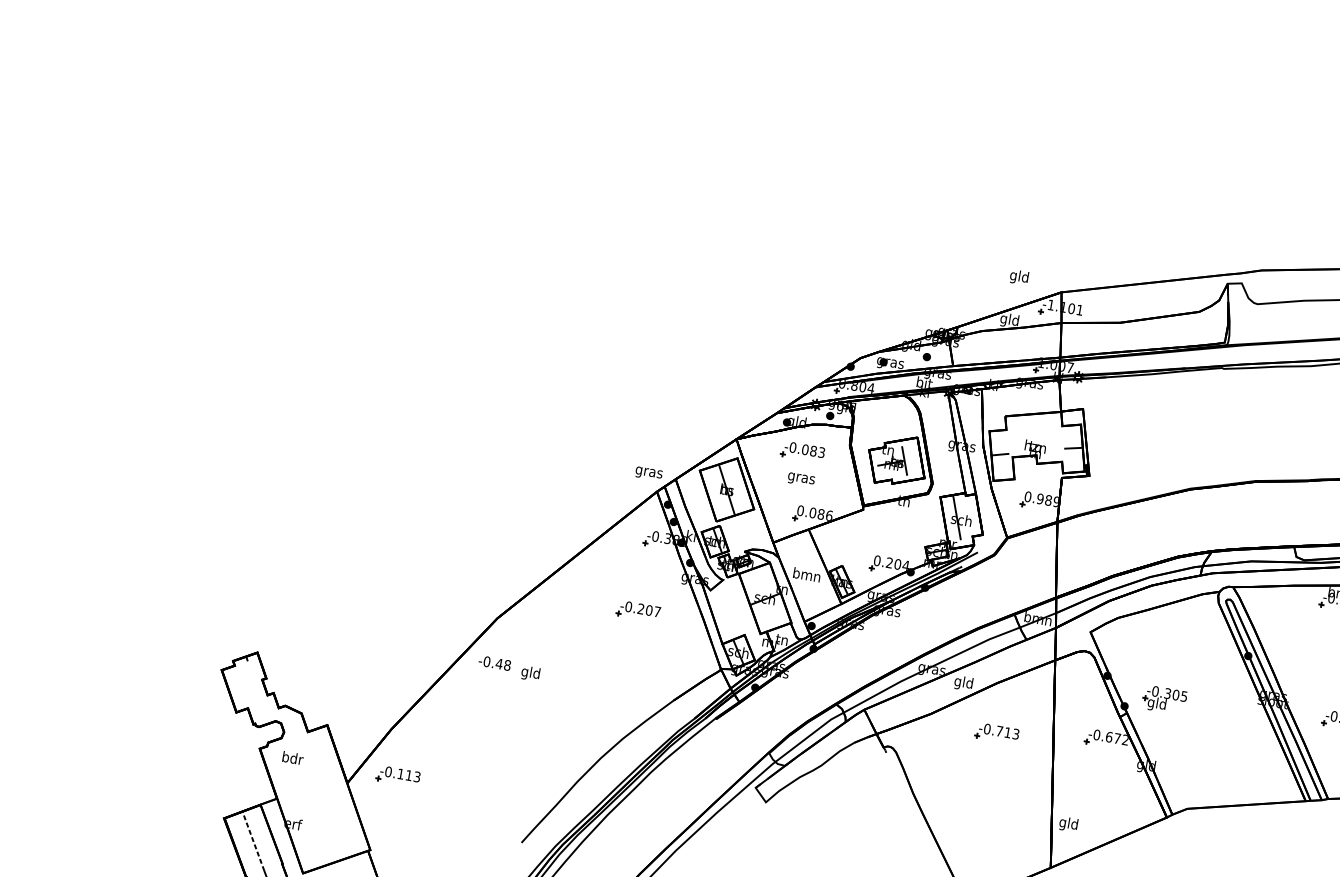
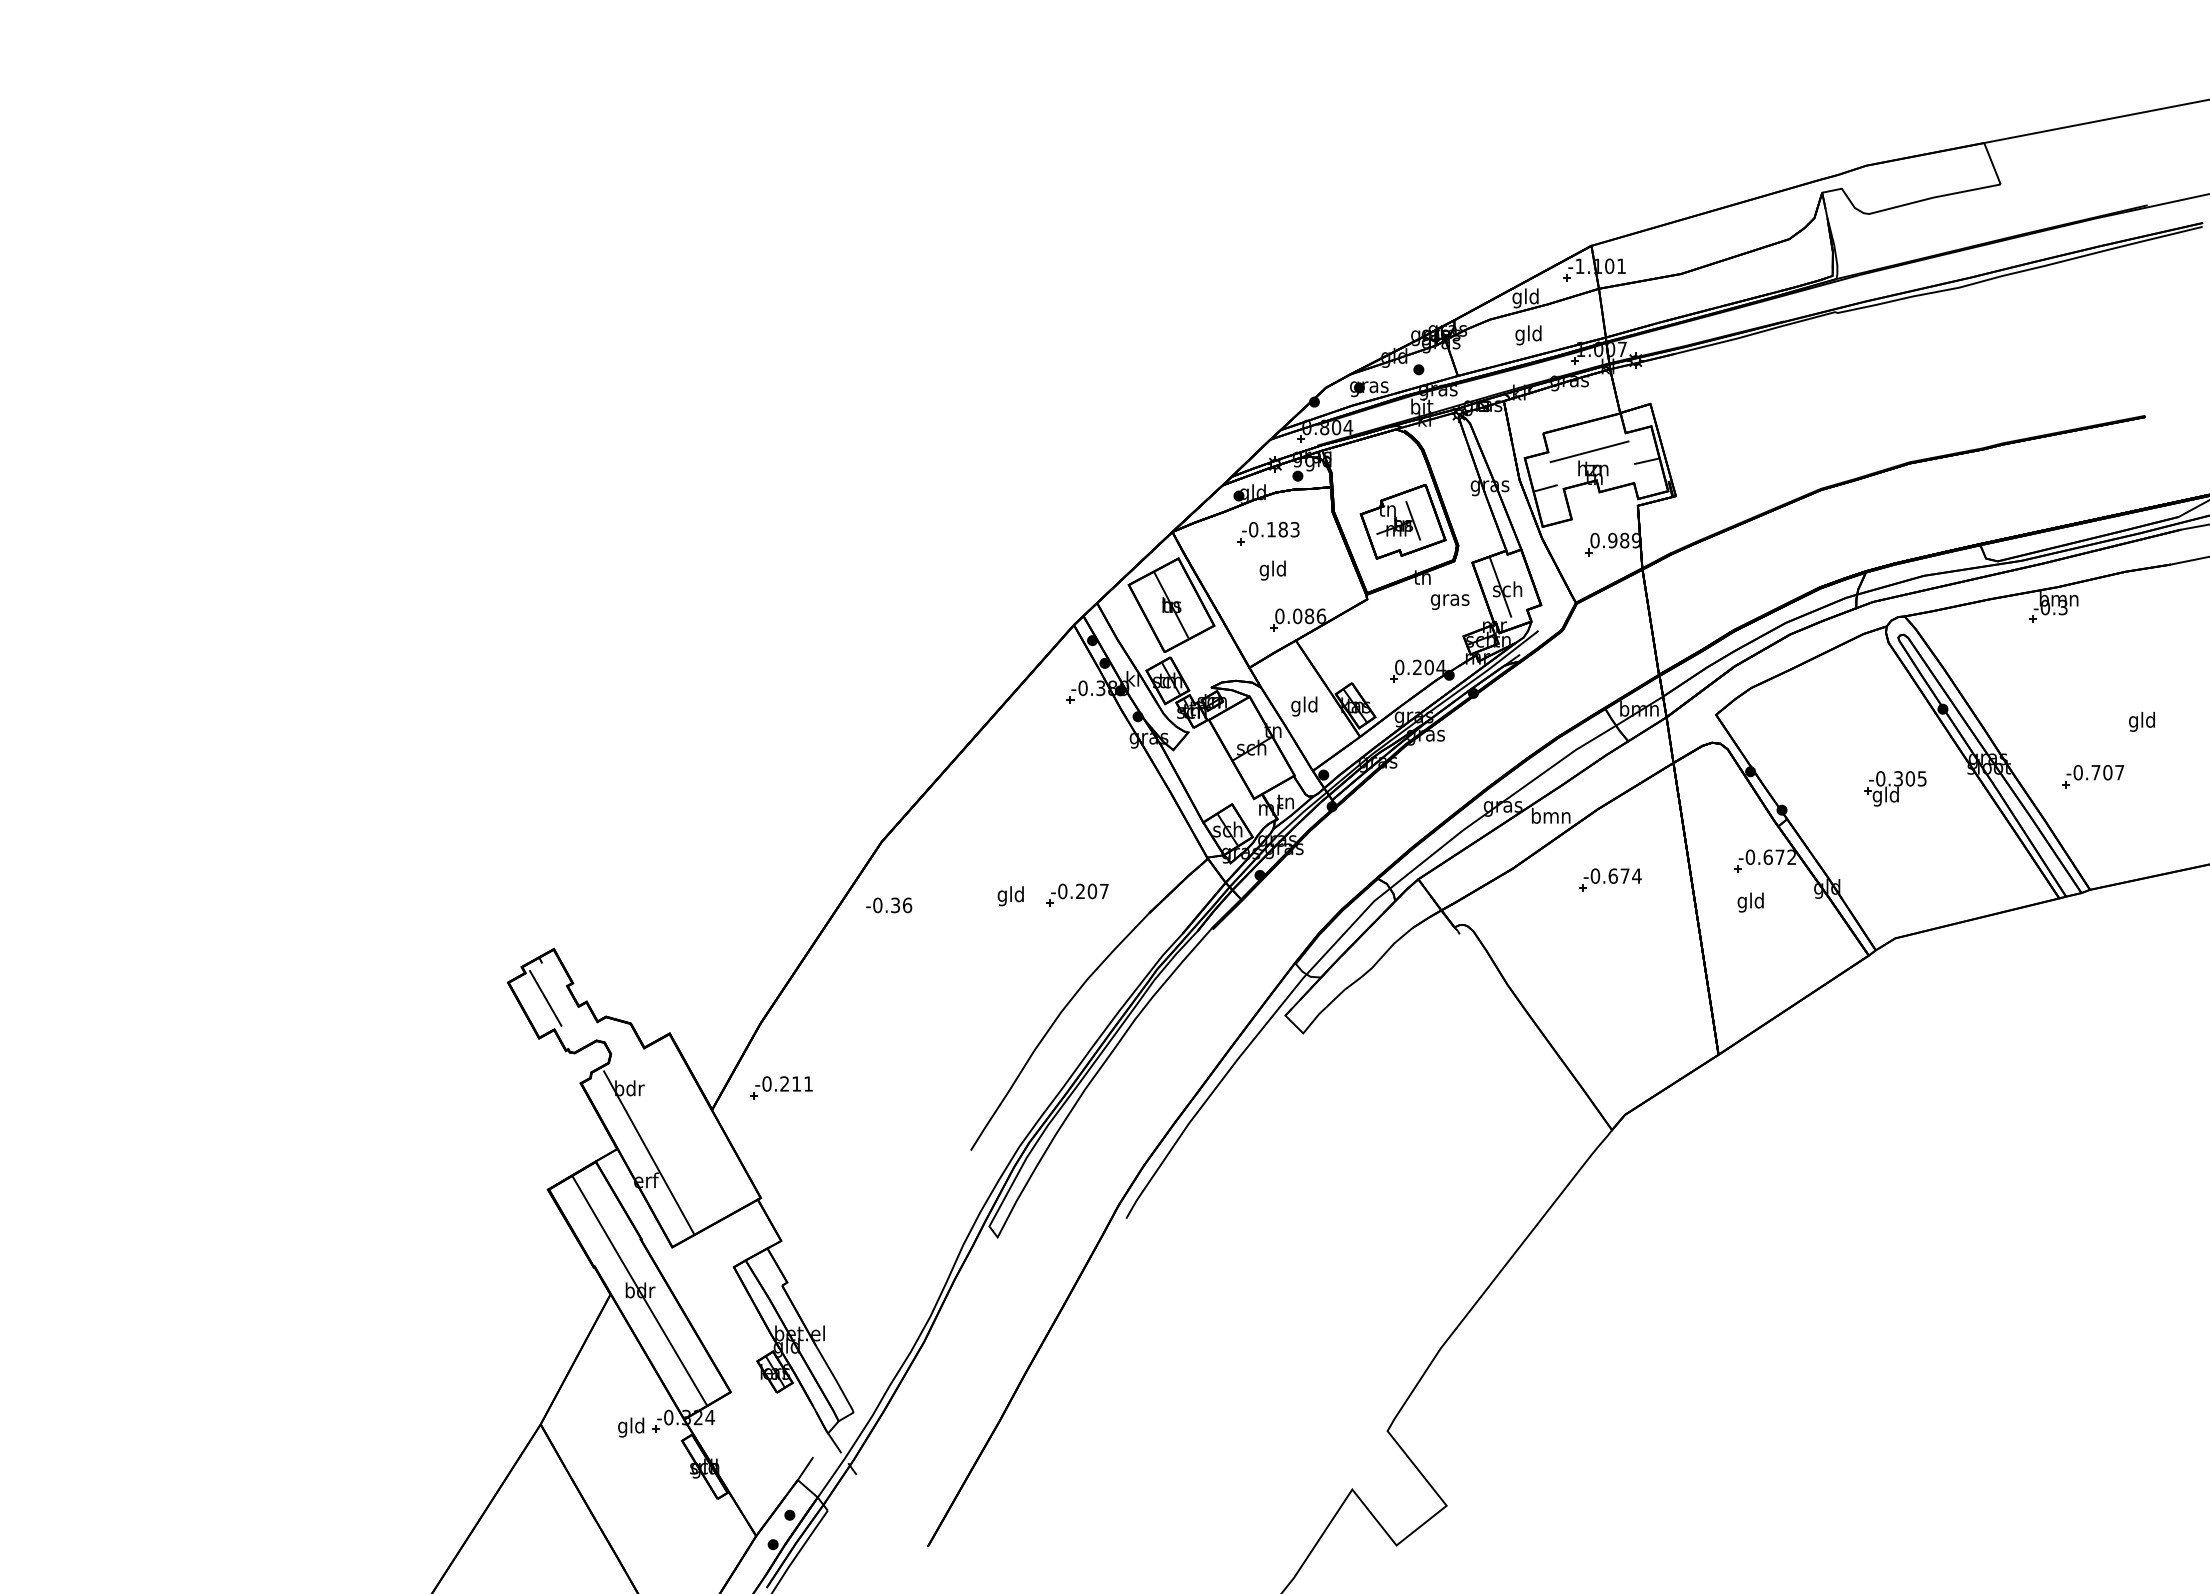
text: (1019, 277) -> (1528, 335), moved
line: (1035, 434) -> (1589, 451), added
text: (805, 449) -> (1271, 529), -0.083 -> -0.183
text: (648, 473) -> (1449, 601), moved
text: (801, 478) -> (1272, 570), gras -> gld
text: (806, 576) -> (1304, 706), bmn -> gld
part: (638, 610) -> (1077, 894), moved
text: (503, 664) -> (901, 905), -0.48 -> -0.36
text: (530, 673) -> (1010, 896), moved
text: (964, 683) -> (1551, 817), gld -> bmn
line: (245, 685) -> (545, 998), added
part: (1164, 699) -> (1895, 788), moved
text: (1007, 732) -> (1624, 875), -0.713 -> -0.674
text: (409, 775) -> (796, 1083), -0.113 -> -0.211
line: (298, 804) -> (649, 1152), added
text: (1068, 824) -> (1750, 902), moved
line: (253, 841) -> (595, 1214), dashed -> solid

